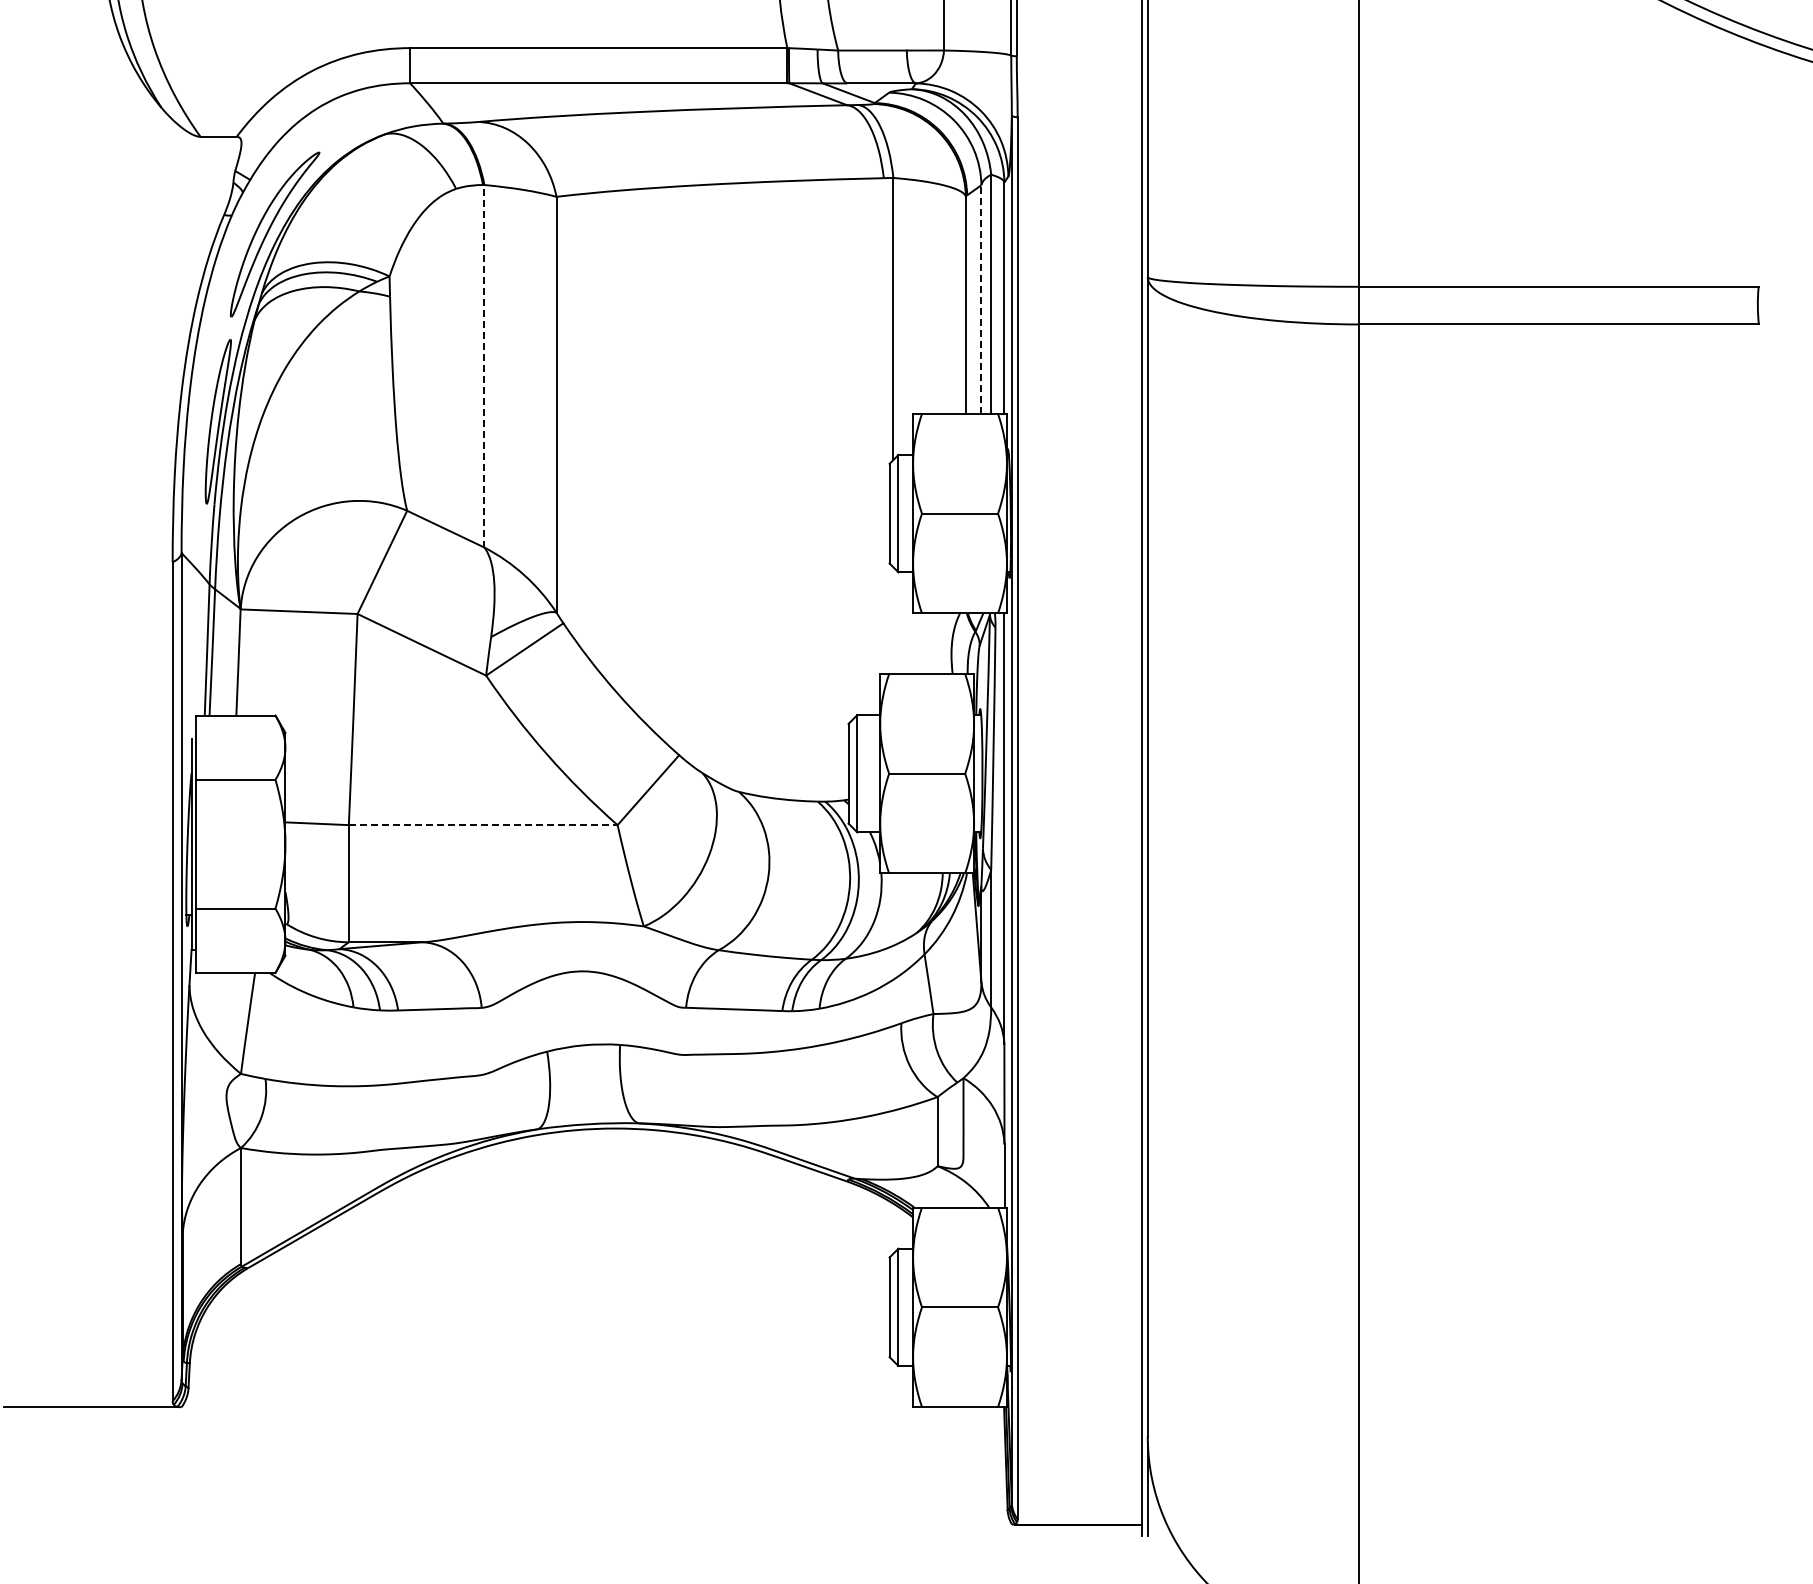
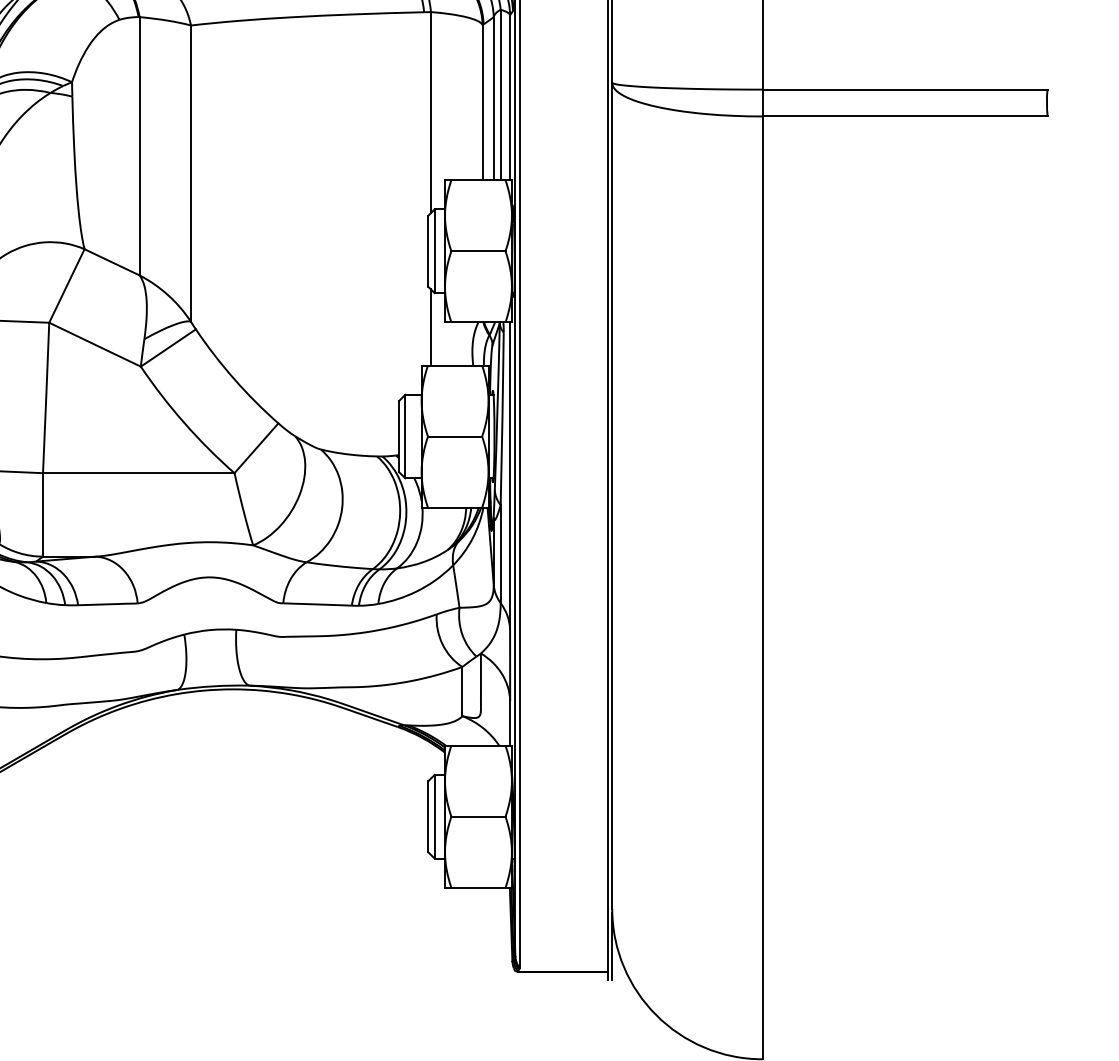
line: (981, 299) -> (493, 98), dashed -> solid
line: (484, 365) -> (139, 145), dashed -> solid
line: (893, 620) -> (431, 327), added
line: (483, 825) -> (138, 473), dashed -> solid

